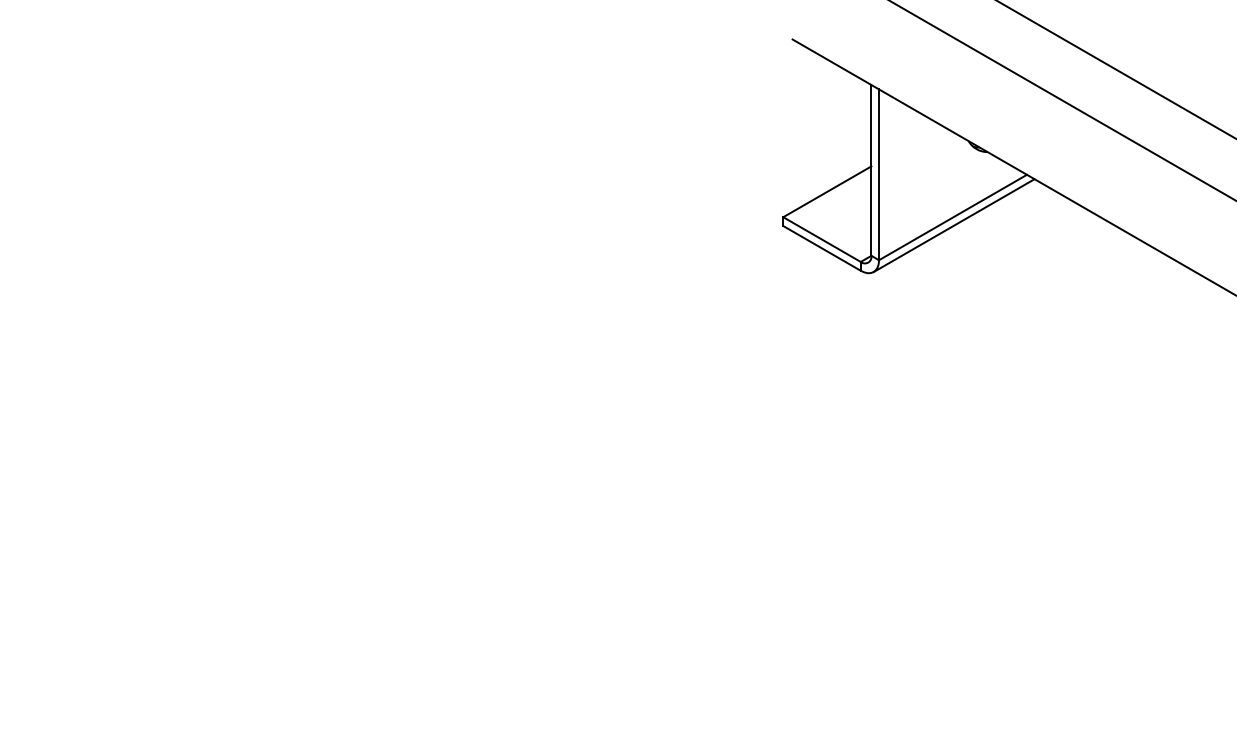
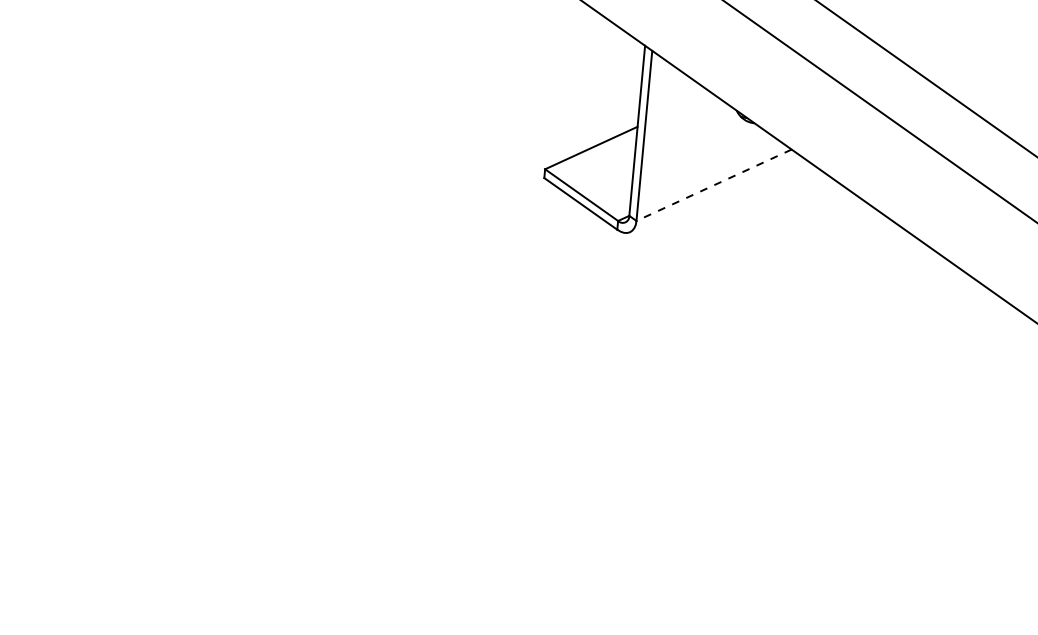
line: (952, 217) -> (713, 185), solid -> dashed
line: (953, 225) -> (713, 193), removed

